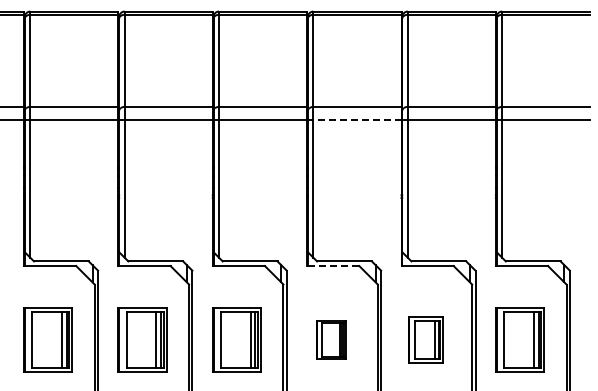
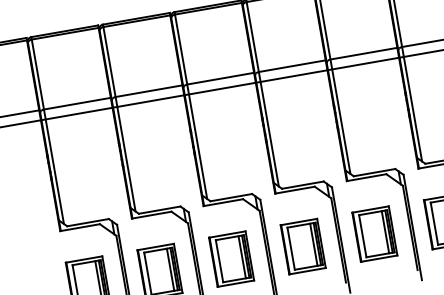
line: (354, 120) -> (291, 76), dashed -> solid
line: (332, 266) -> (294, 190), dashed -> solid
part: (330, 339) -> (302, 246), size x1.67
part: (425, 339) -> (374, 233), size x1.43

